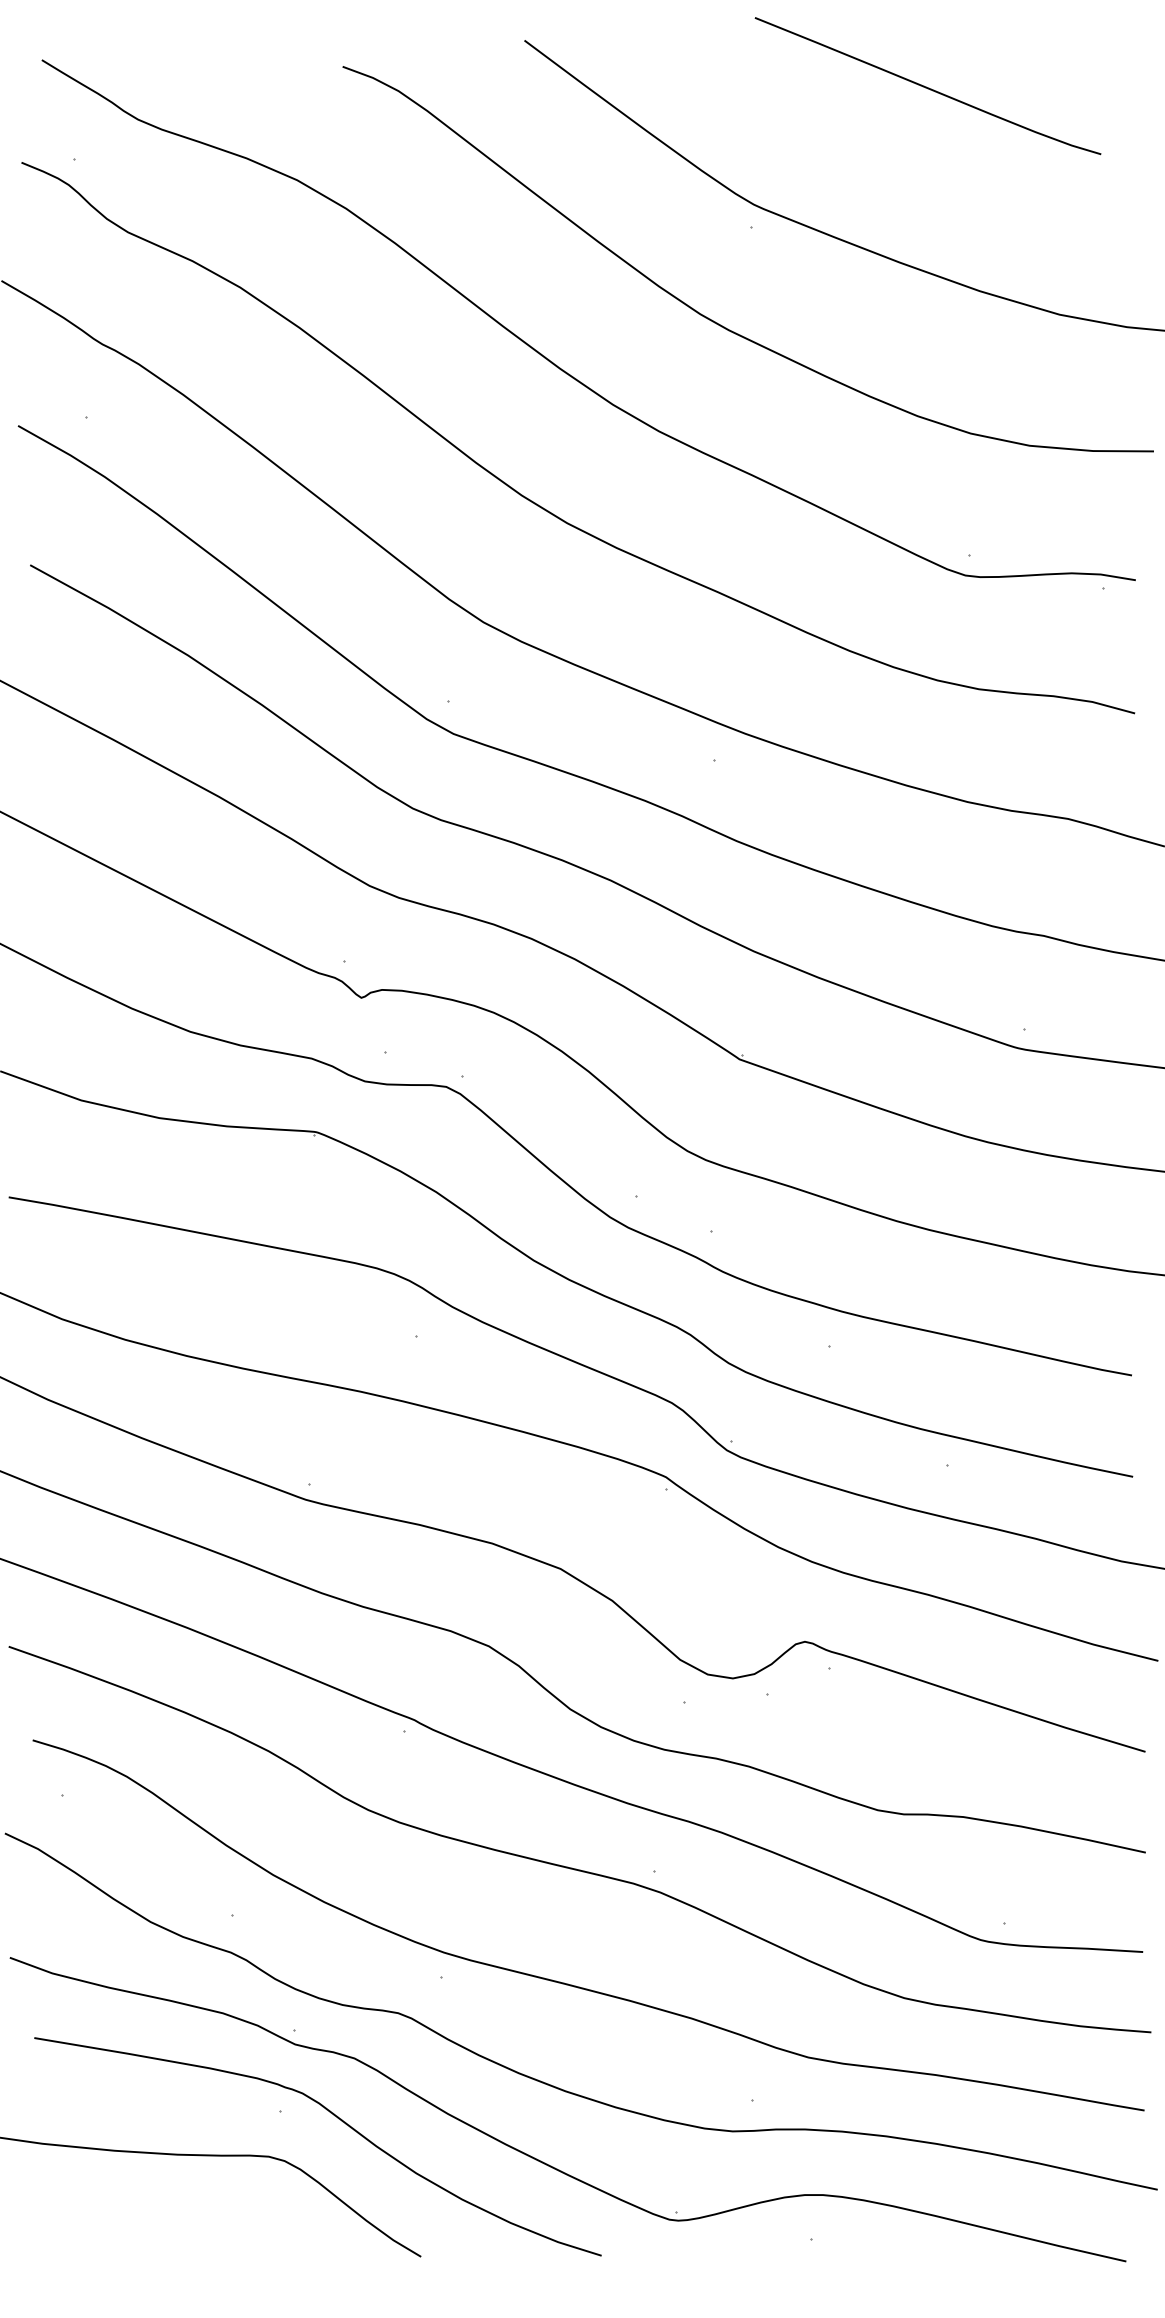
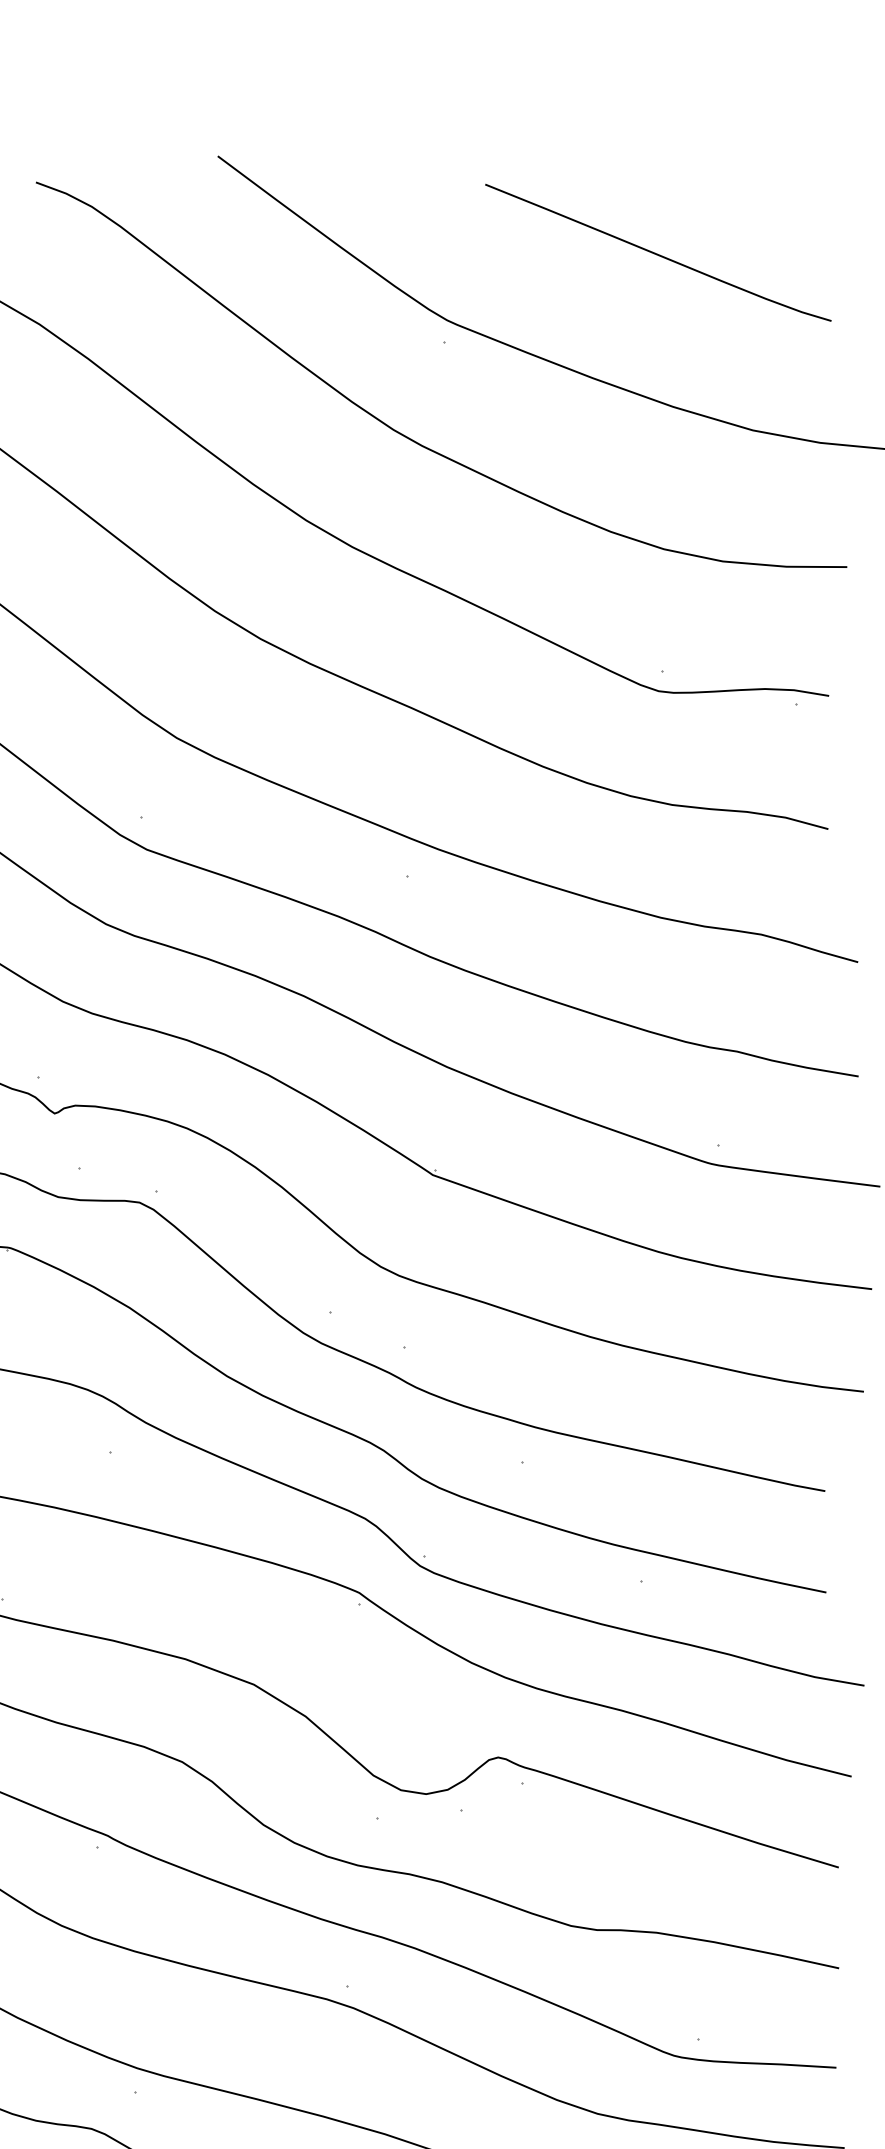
curve: (926, 86) -> (656, 253), moved

